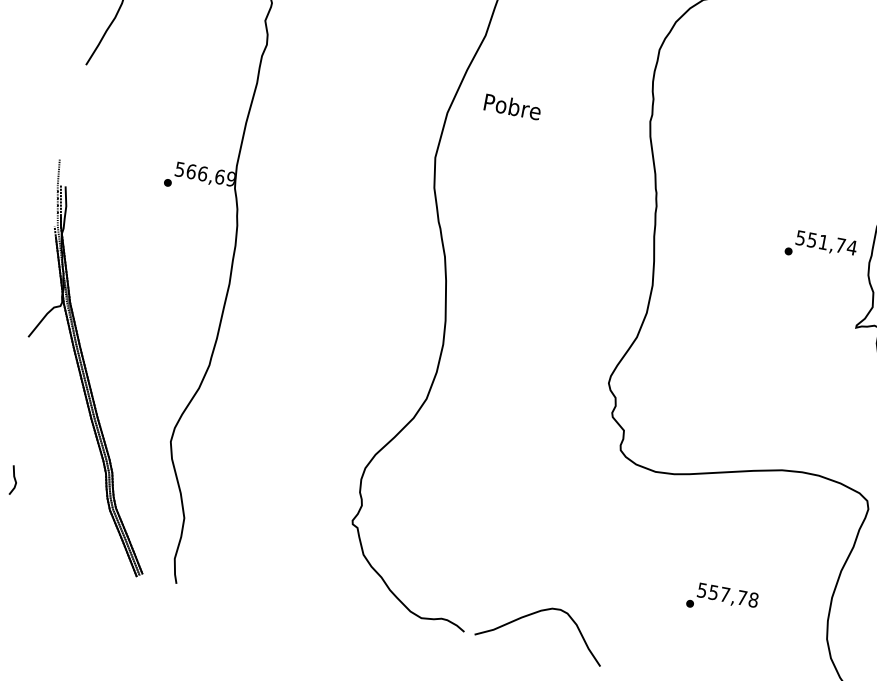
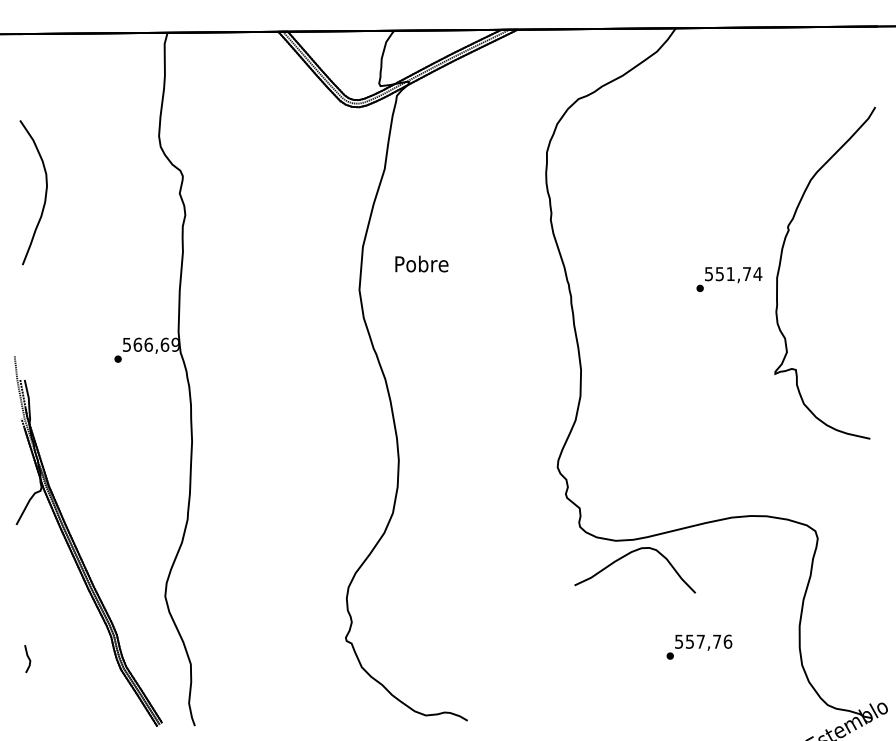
text: (512, 106) -> (421, 263), moved
text: (821, 247) -> (729, 279), moved
text: (753, 599) -> (727, 641), 557,78 -> 557,76
curve: (534, 614) -> (626, 556), moved

